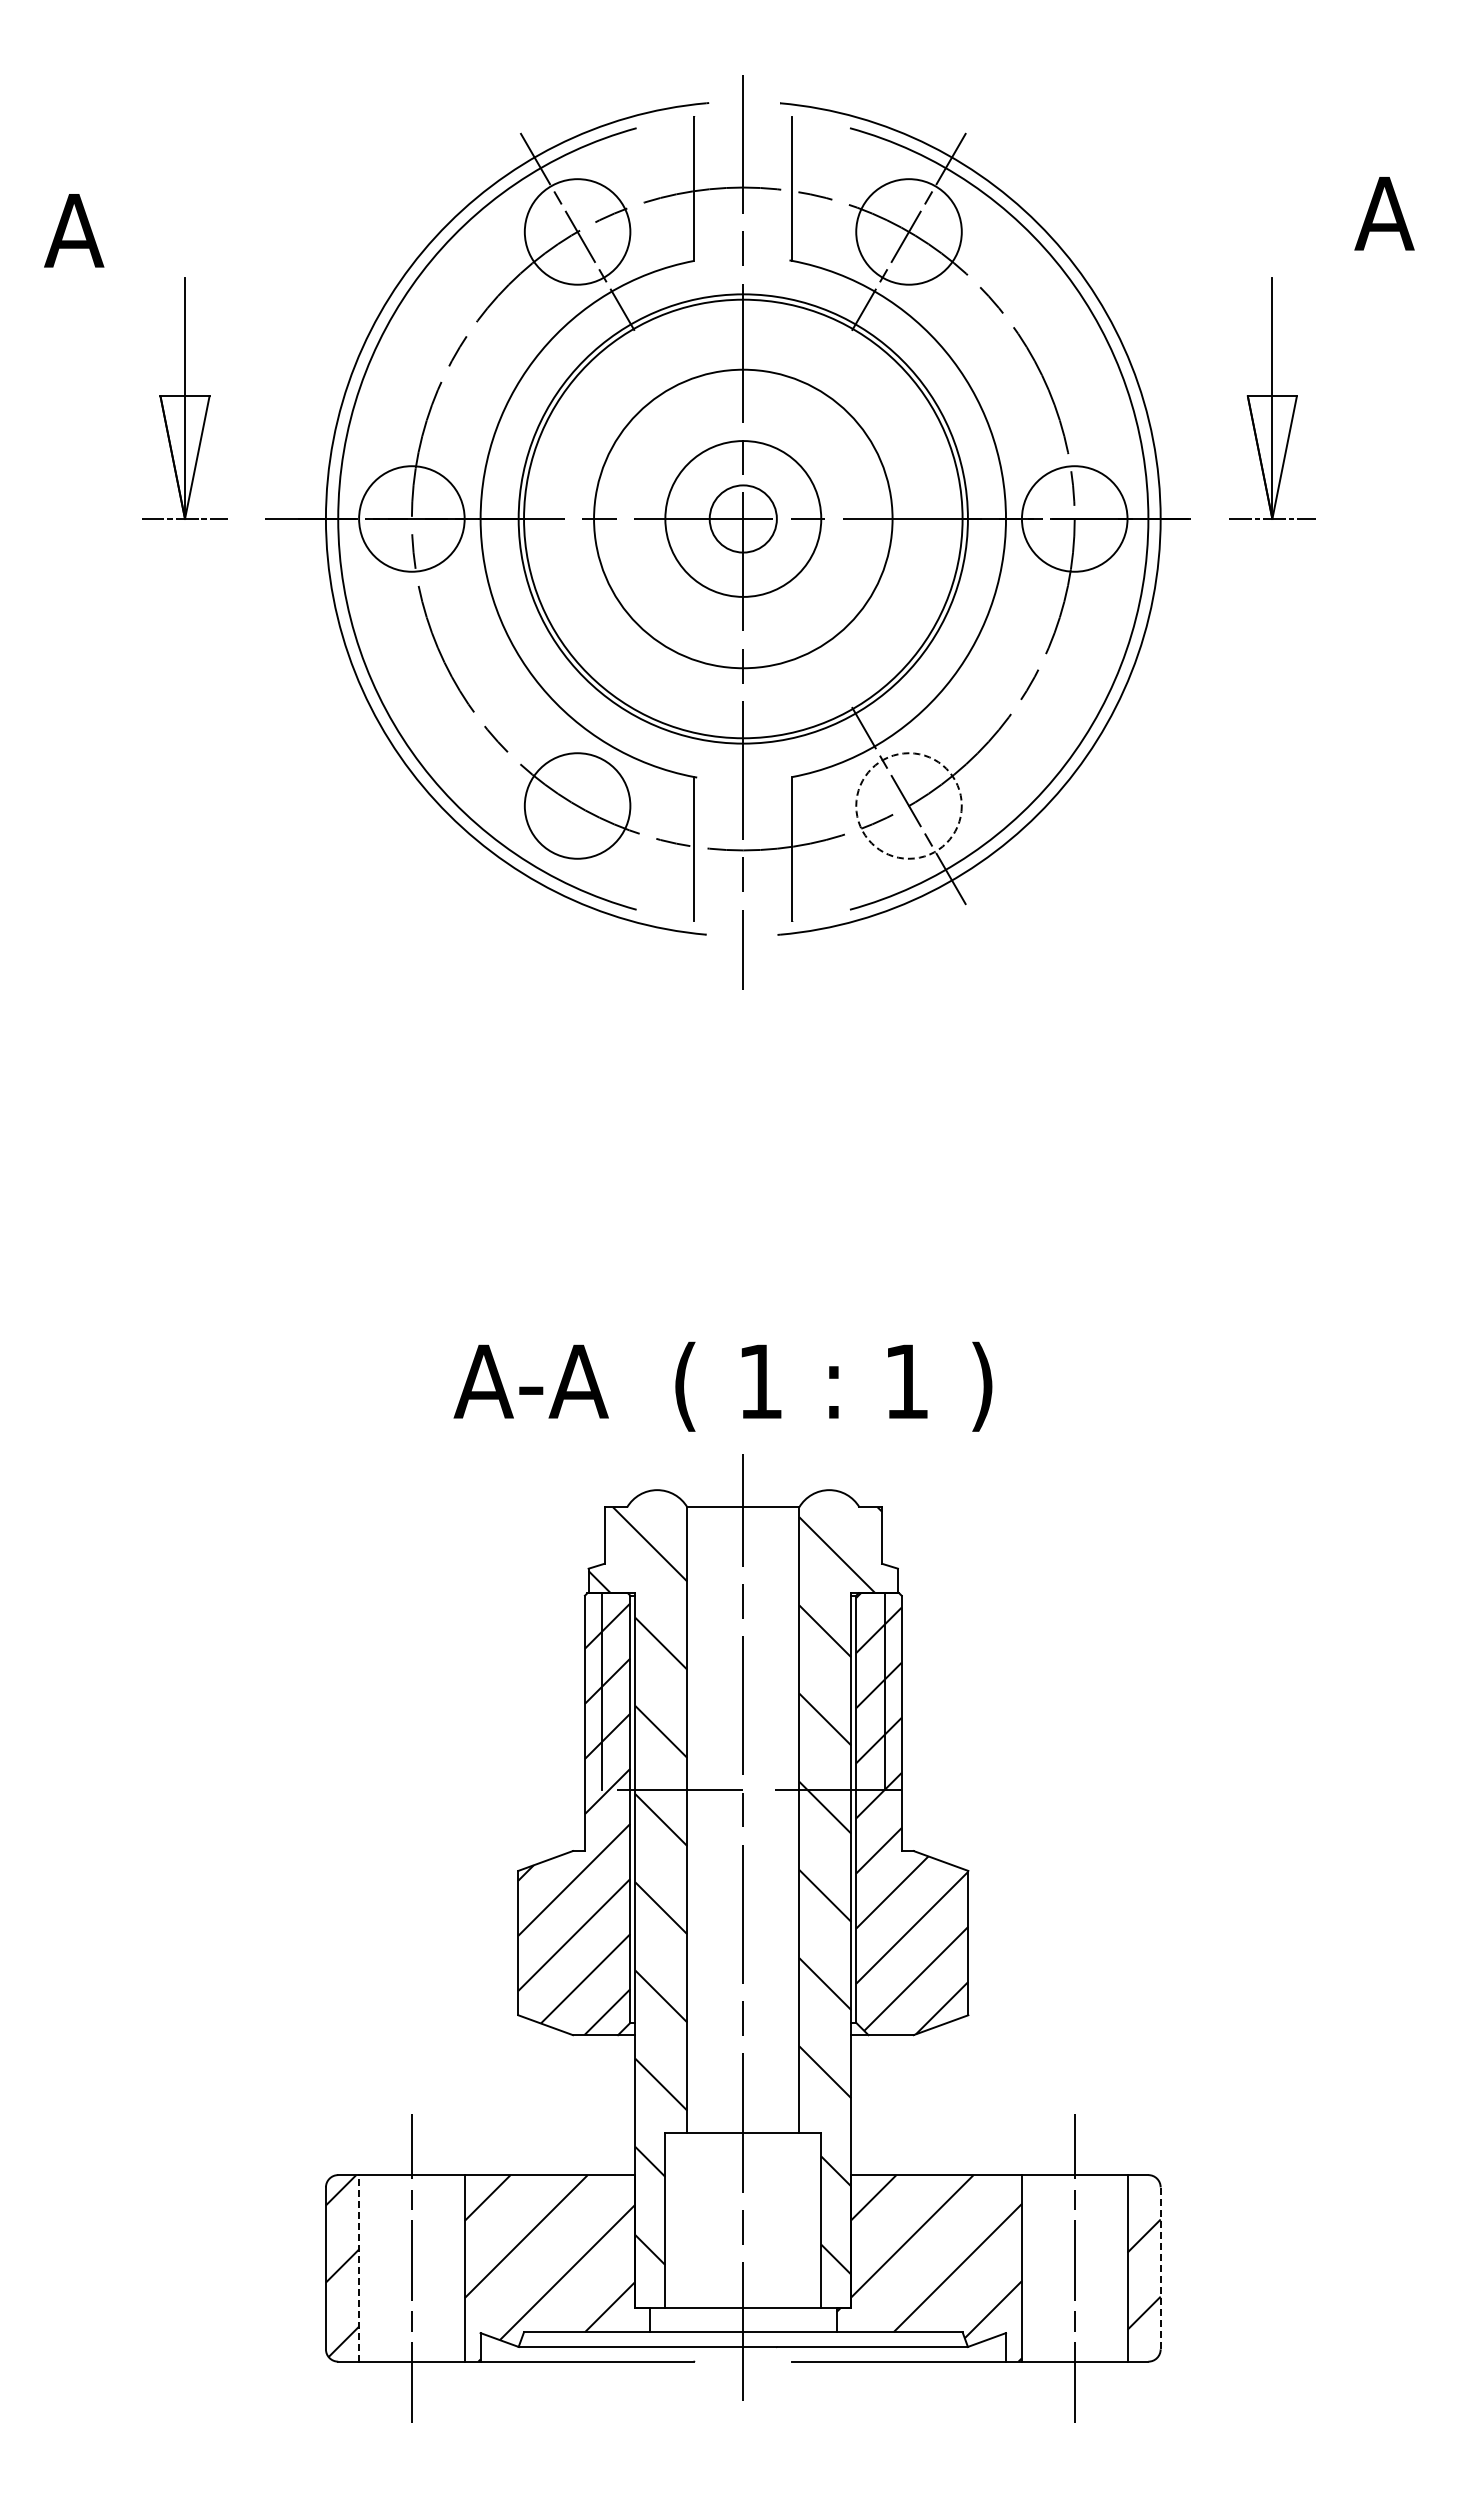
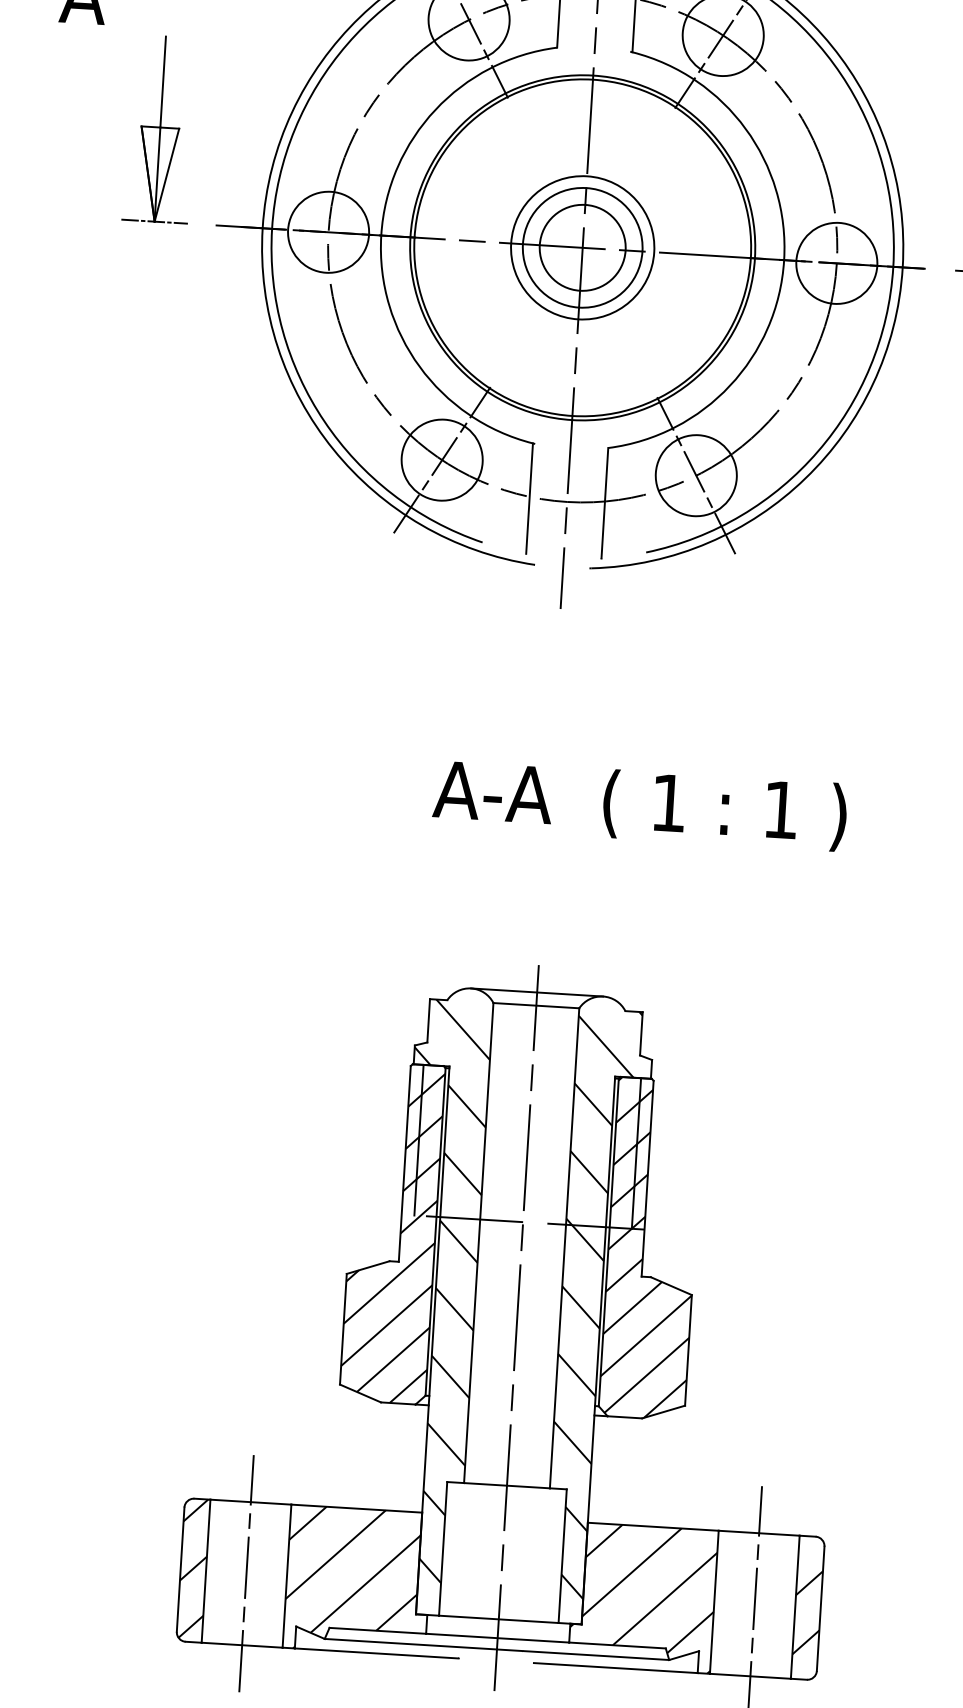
circle: (743, 518) -> (582, 247), size x0.62
circle: (743, 518) -> (582, 247), size x1.67
line: (577, 805) -> (442, 459), added
circle: (908, 805) -> (695, 475), dashed -> solid
text: (722, 1386) -> (639, 805), moved
line: (743, 1490) -> (537, 992), added
line: (359, 2267) -> (206, 1570), dashed -> solid
line: (1160, 2267) -> (820, 1608), dashed -> solid

